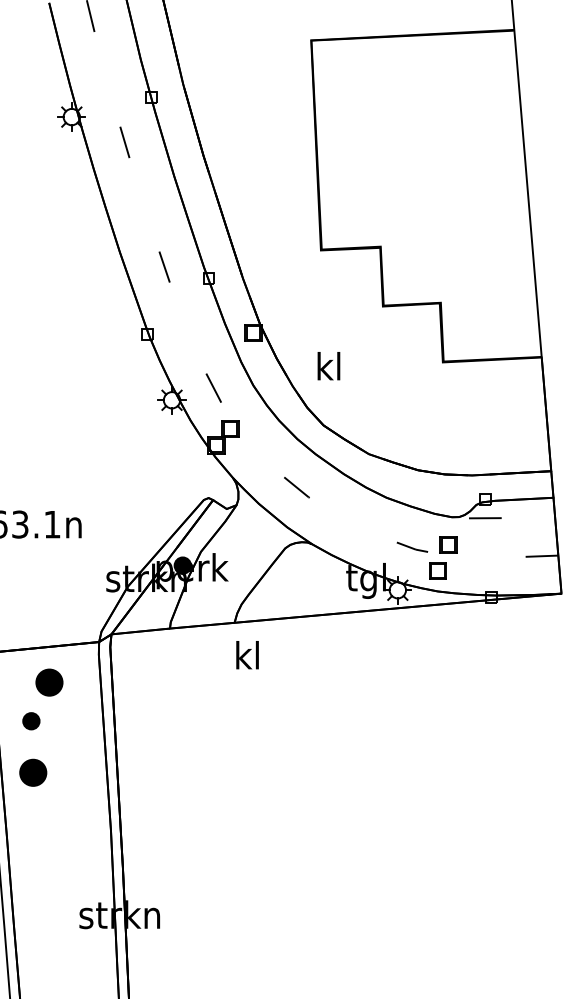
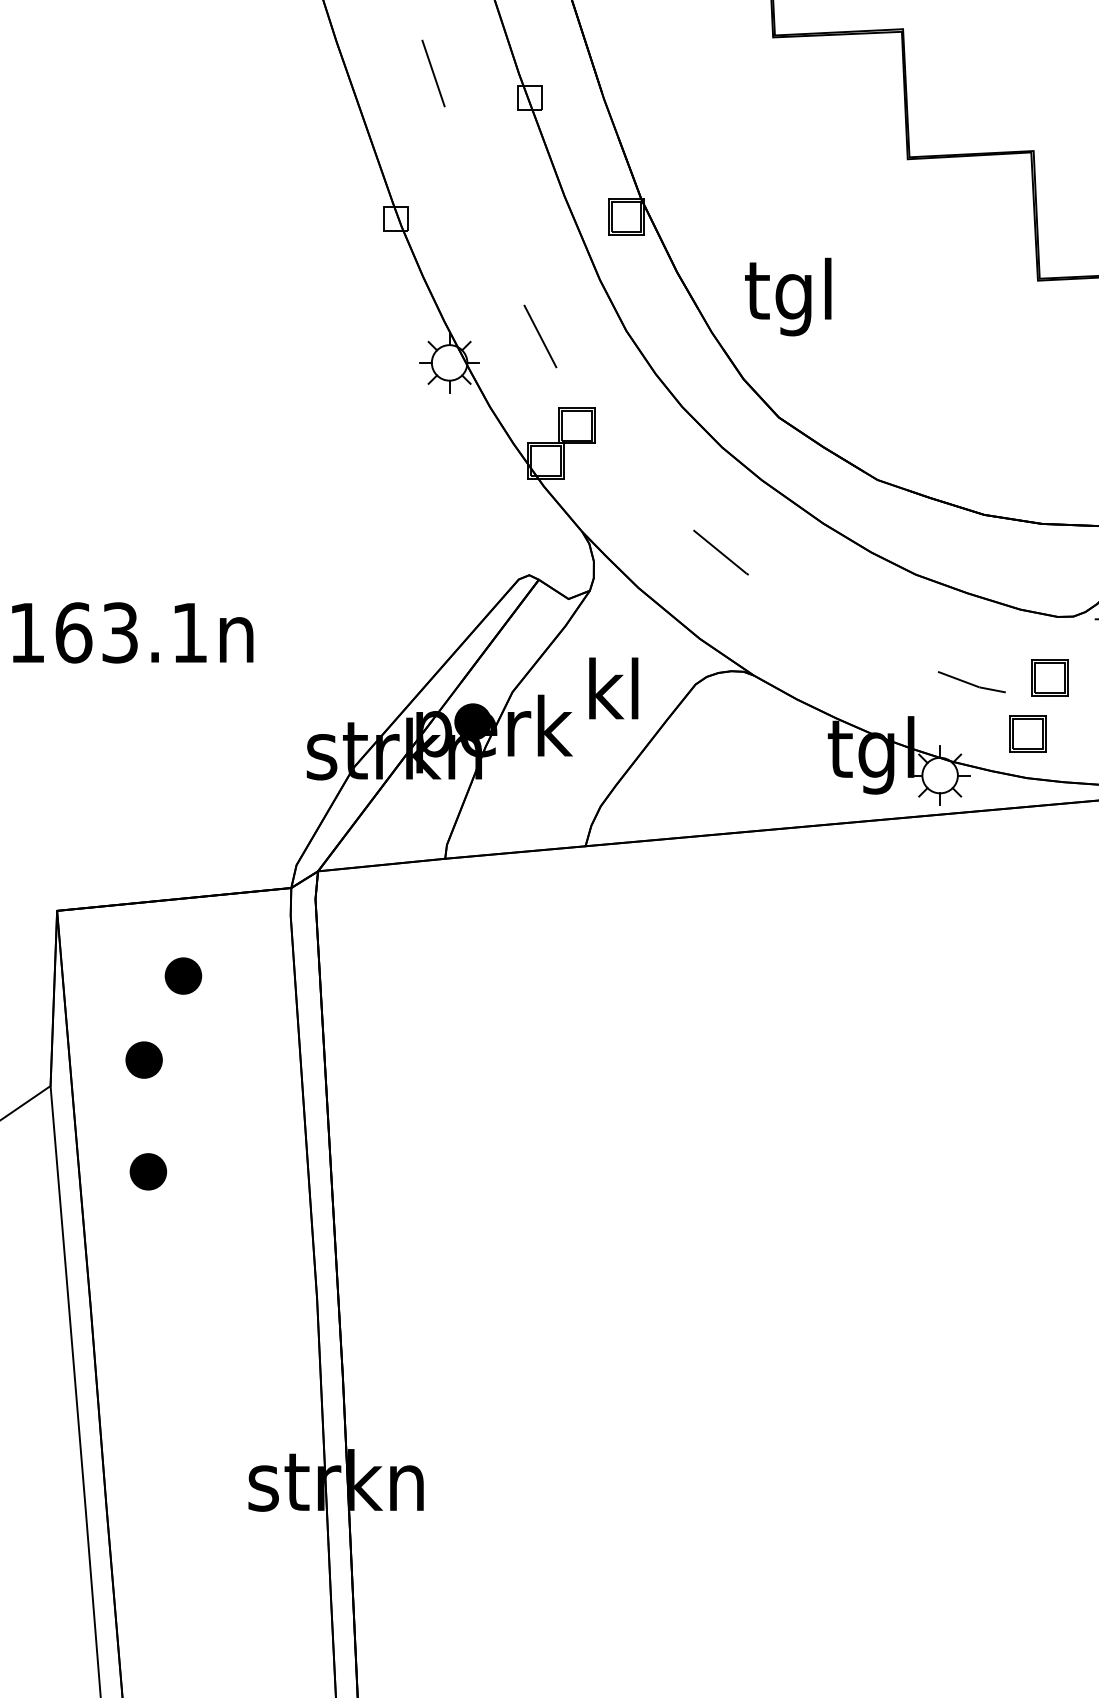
text: (327, 369) -> (787, 296), kl -> tgl
text: (247, 655) -> (613, 689), moved
part: (49, 682) -> (183, 975), size x0.62
part: (33, 772) -> (148, 1171), size x0.62

